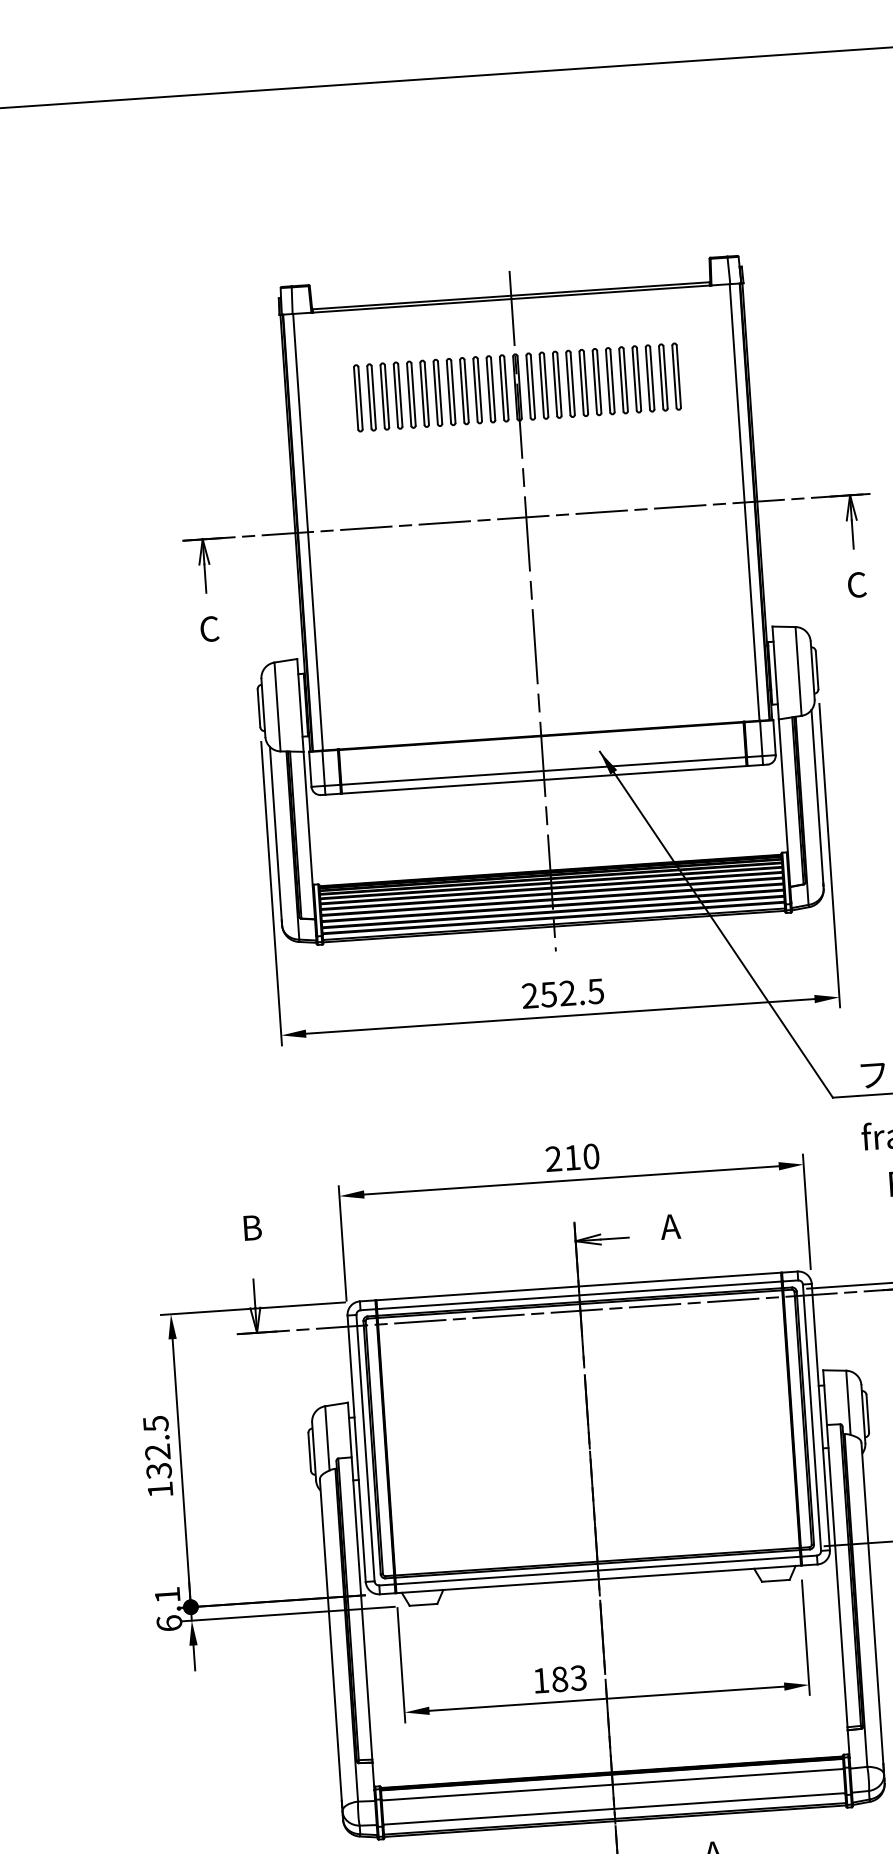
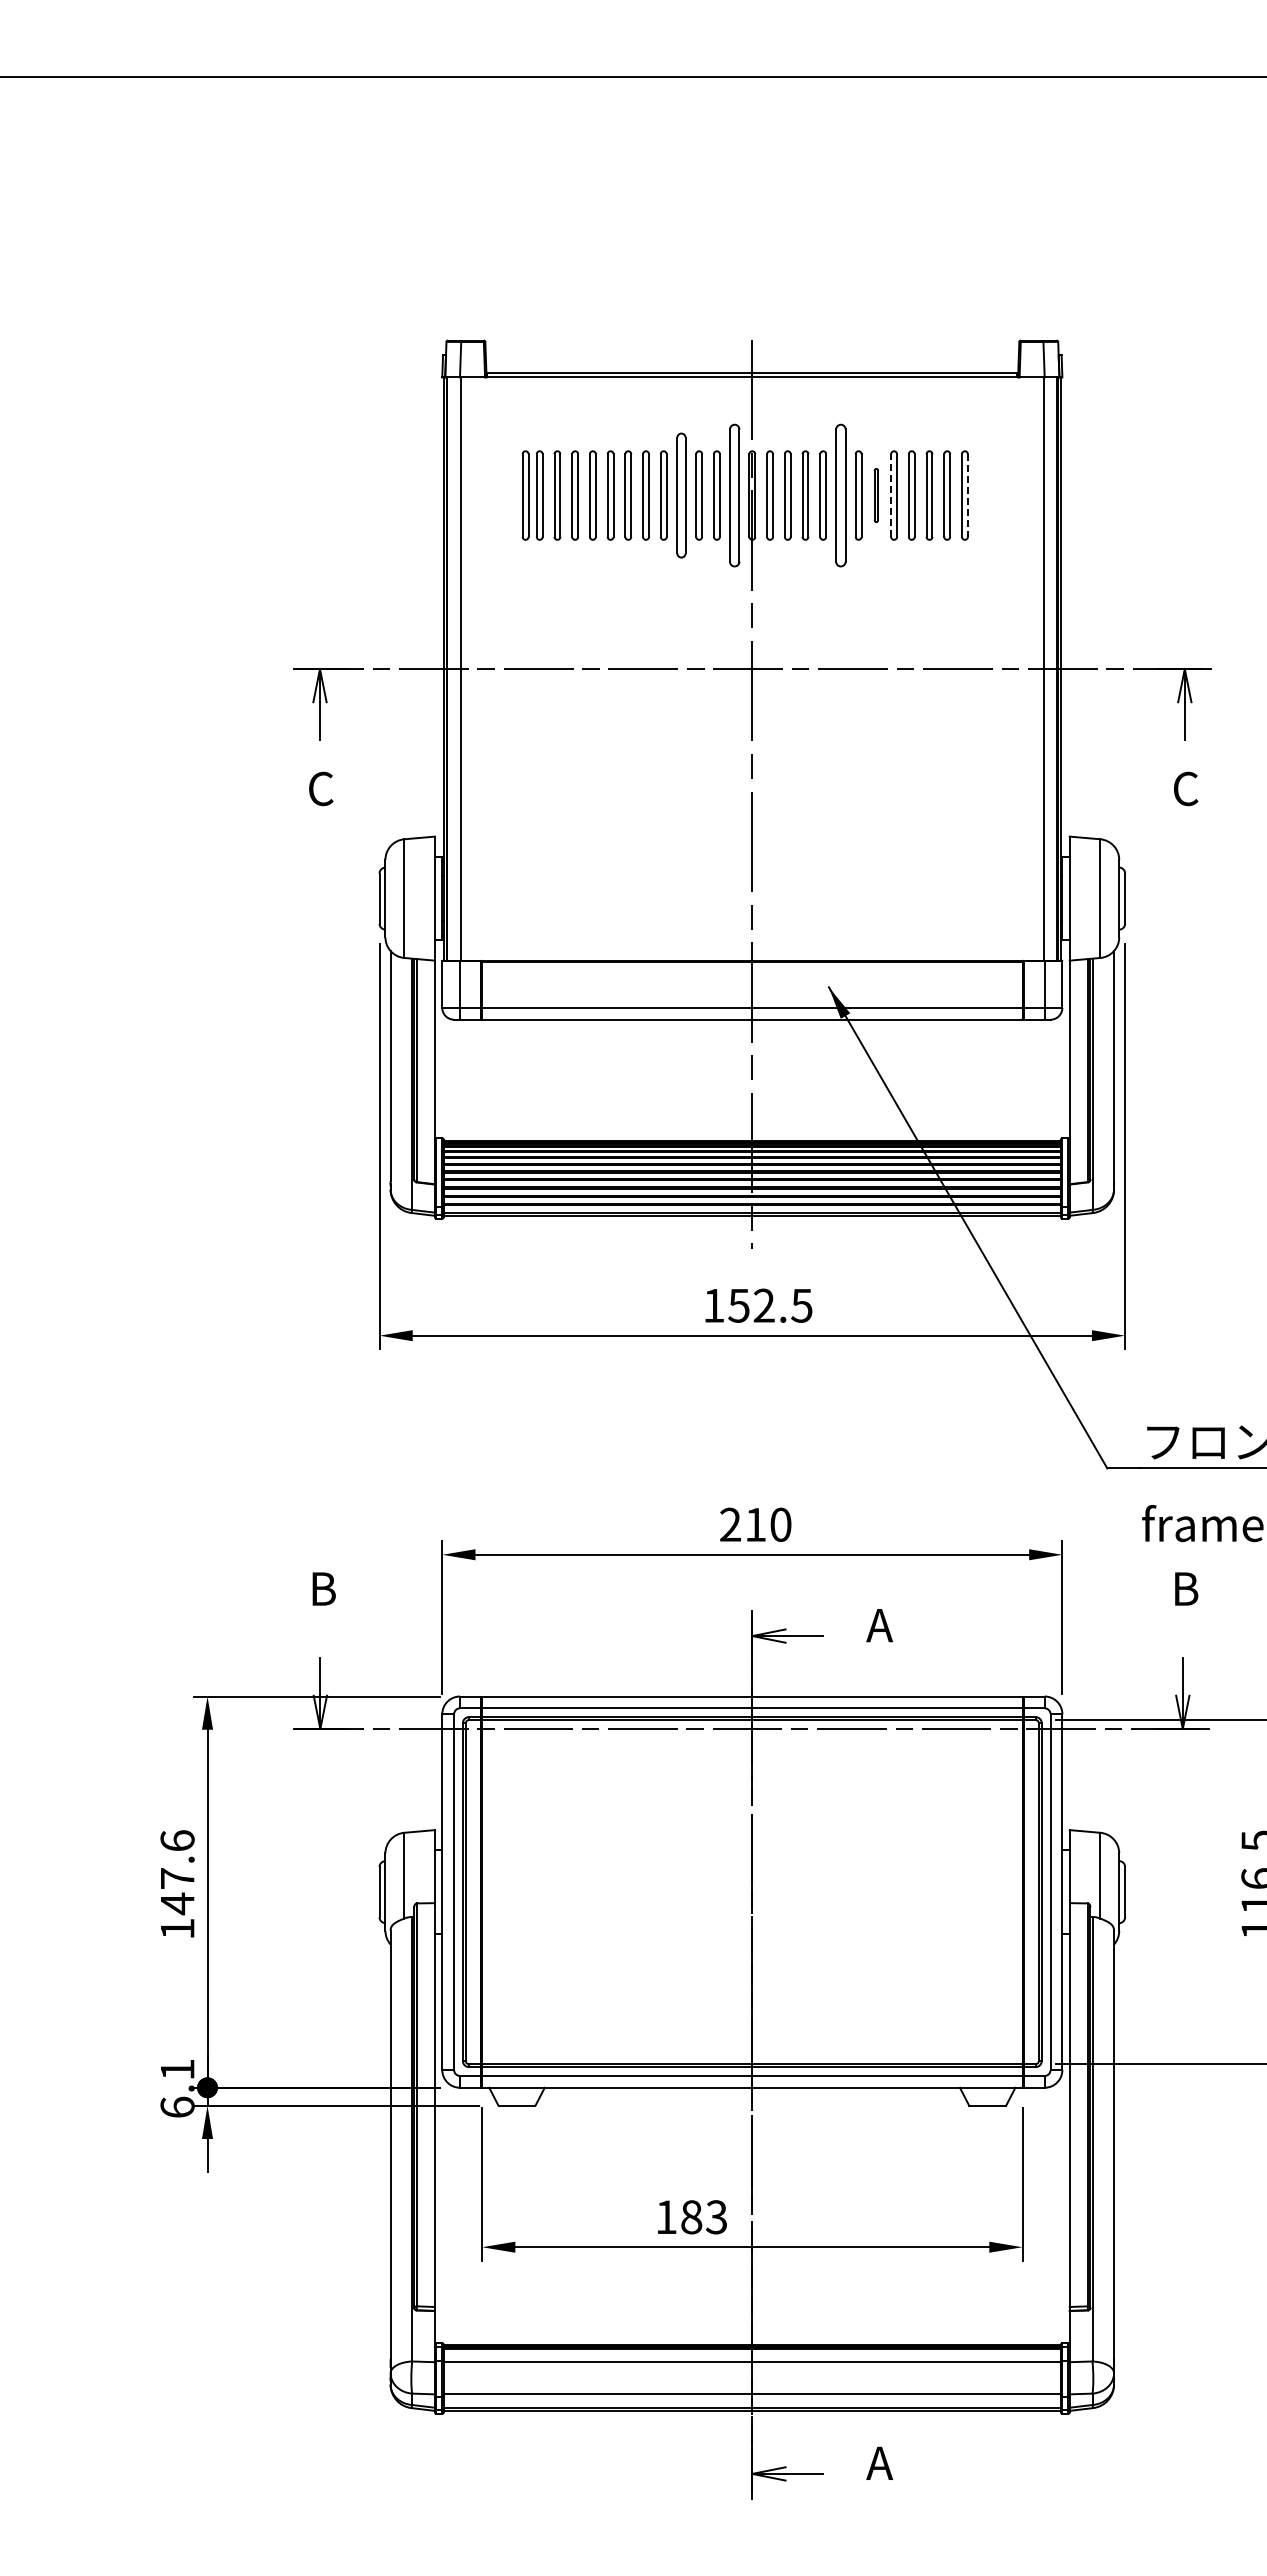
line: (678, 377) -> (967, 496), solid -> dashed
line: (621, 380) -> (891, 495), solid -> dashed
part: (610, 381) -> (876, 495), size x0.6
part: (583, 382) -> (840, 495), size x1.6
part: (504, 388) -> (734, 495), size x1.6
part: (464, 391) -> (681, 495), size x1.4
part: (347, 399) -> (525, 495), added
text: (529, 995) -> (713, 1305), 252.5 -> 152.5
text: (157, 1447) -> (177, 1872), 132.5 -> 147.6

